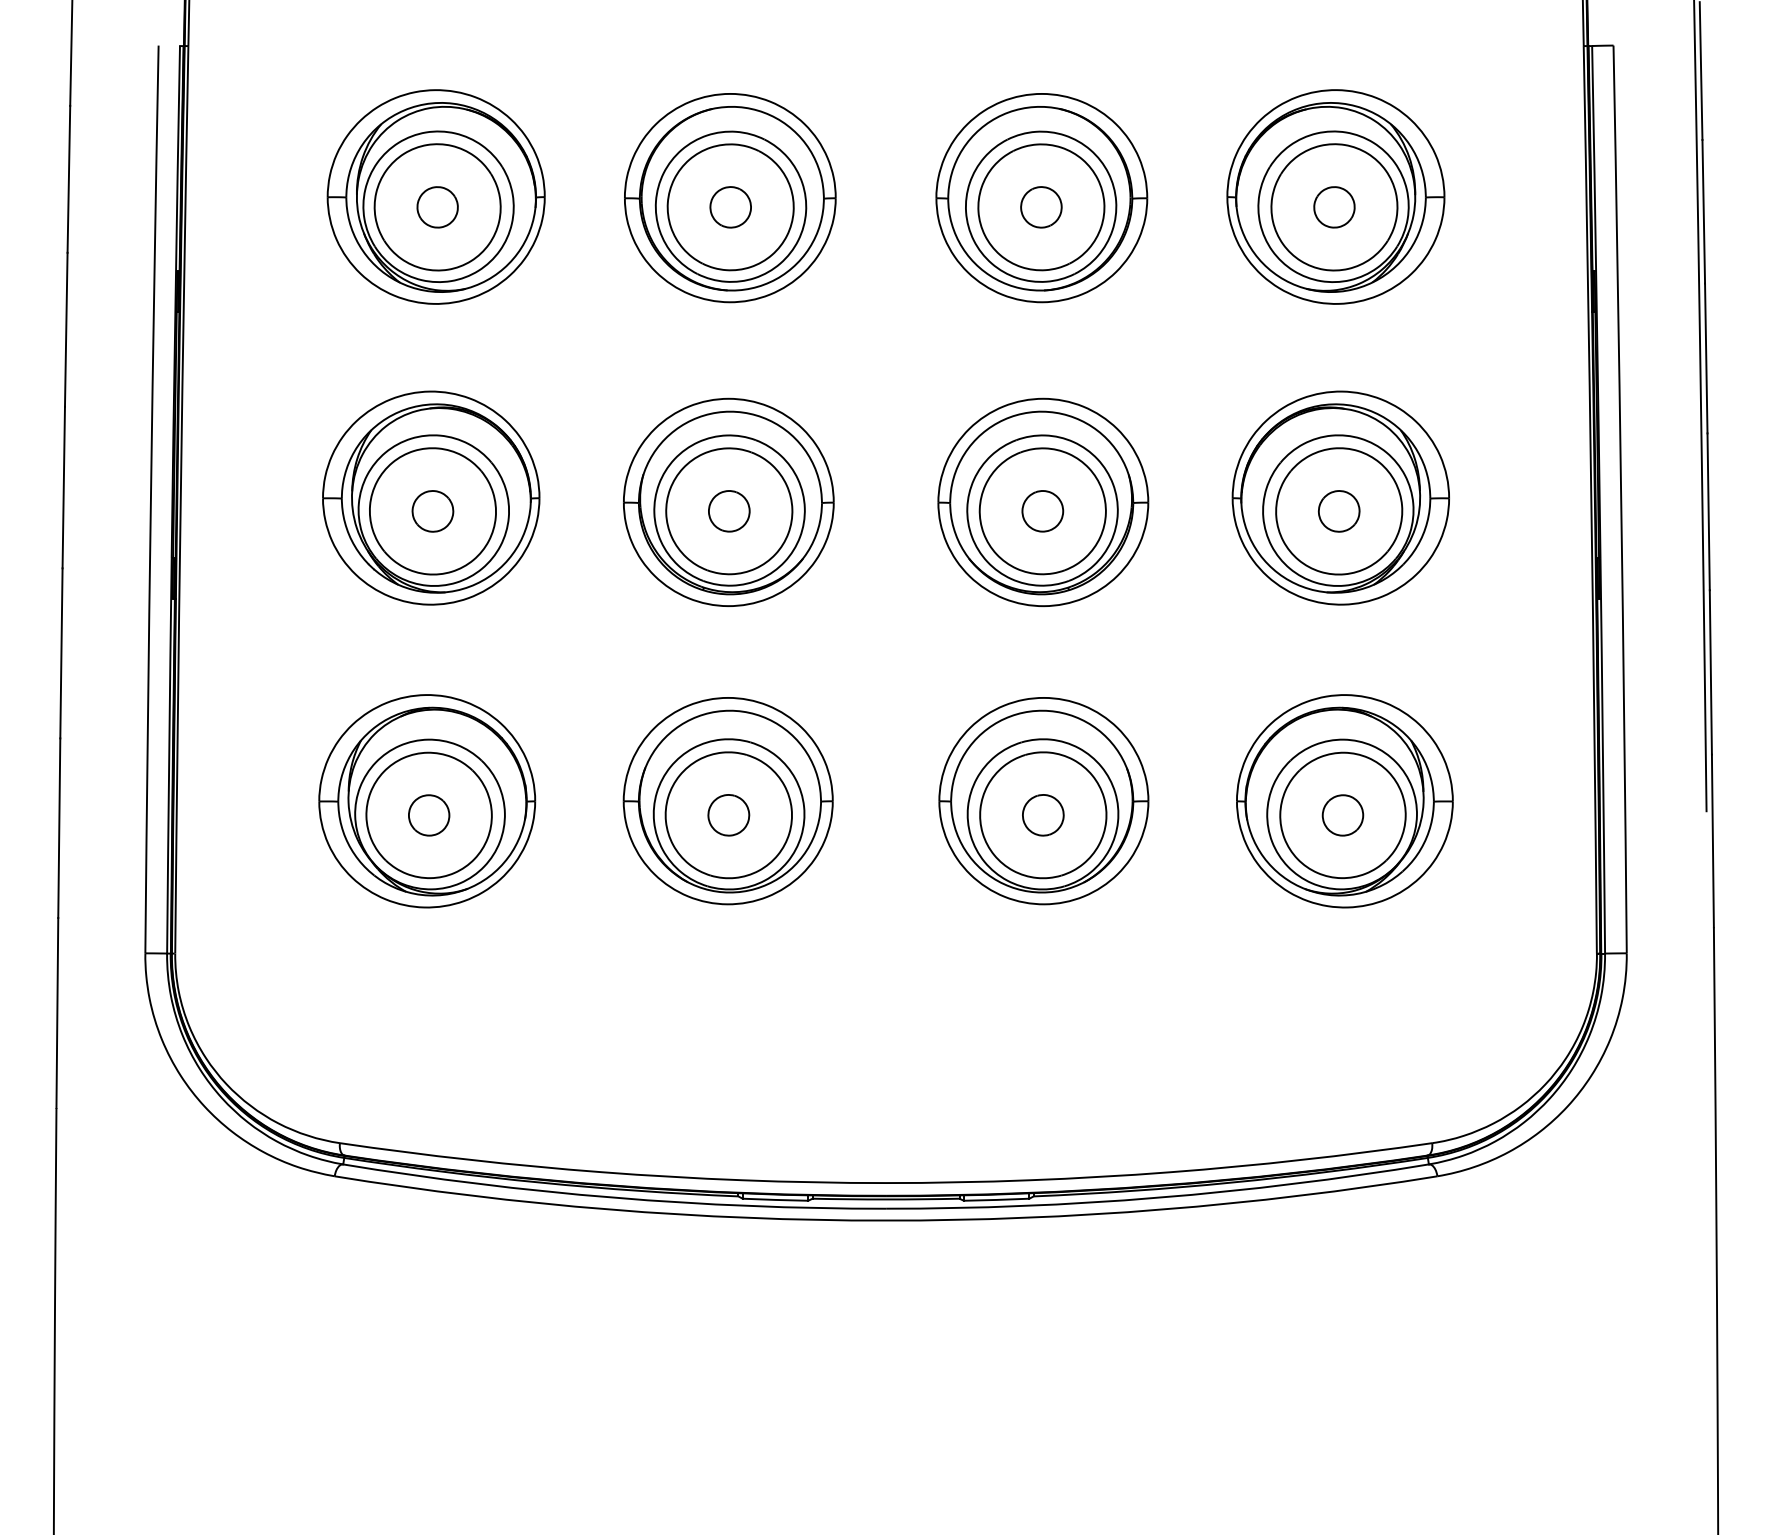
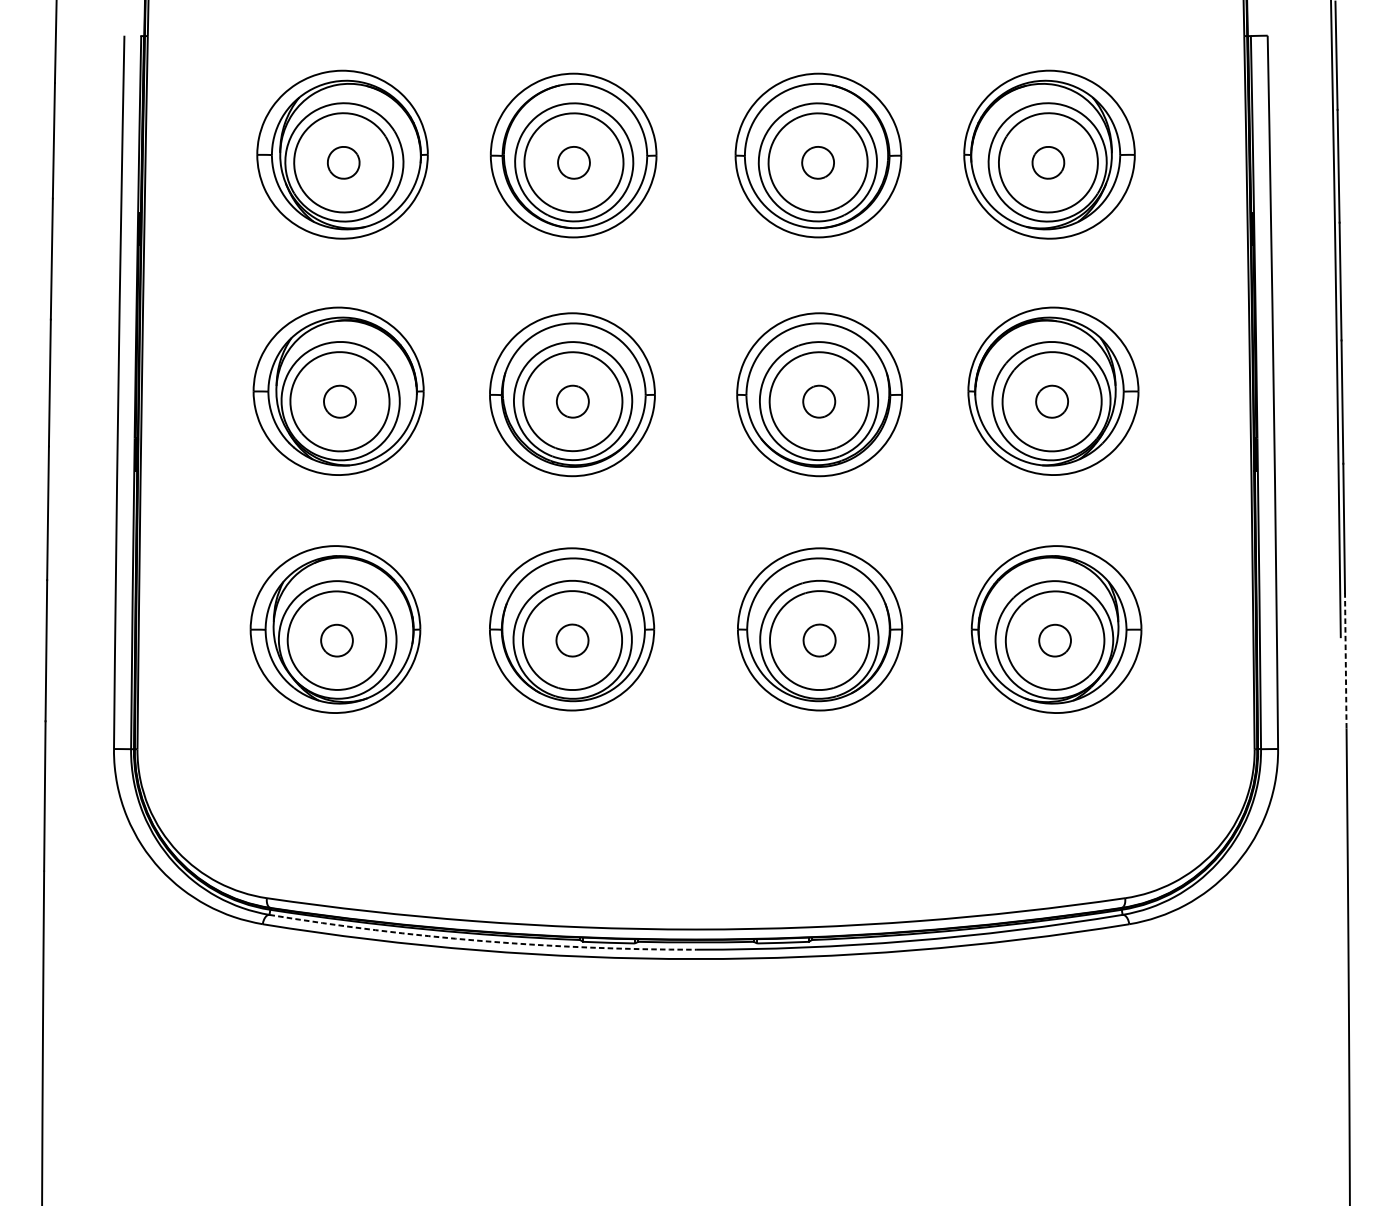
line: (1712, 840) -> (1345, 660), solid -> dashed
arc: (613, 1197) -> (481, 940), solid -> dashed

